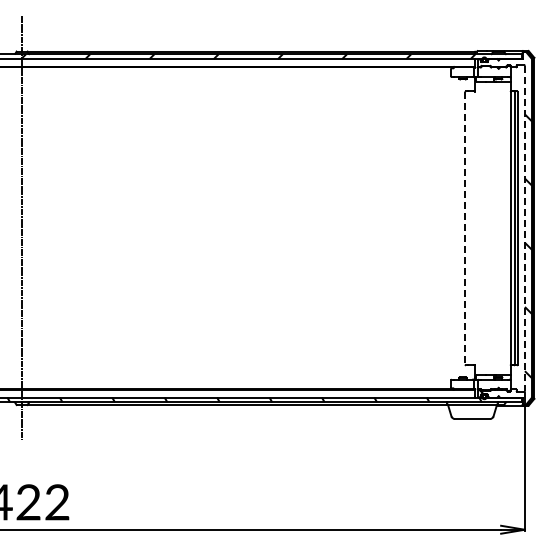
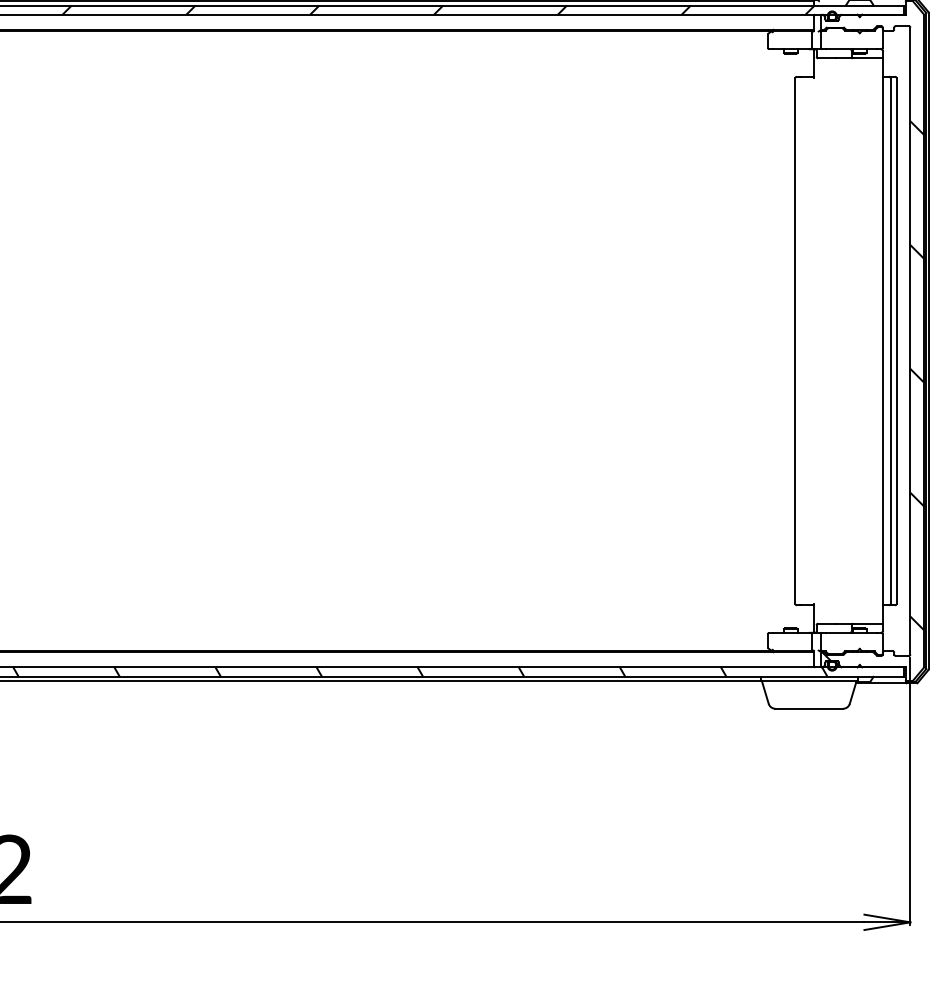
line: (465, 228) -> (795, 341), dashed -> solid
line: (524, 228) -> (909, 341), dashed -> solid

